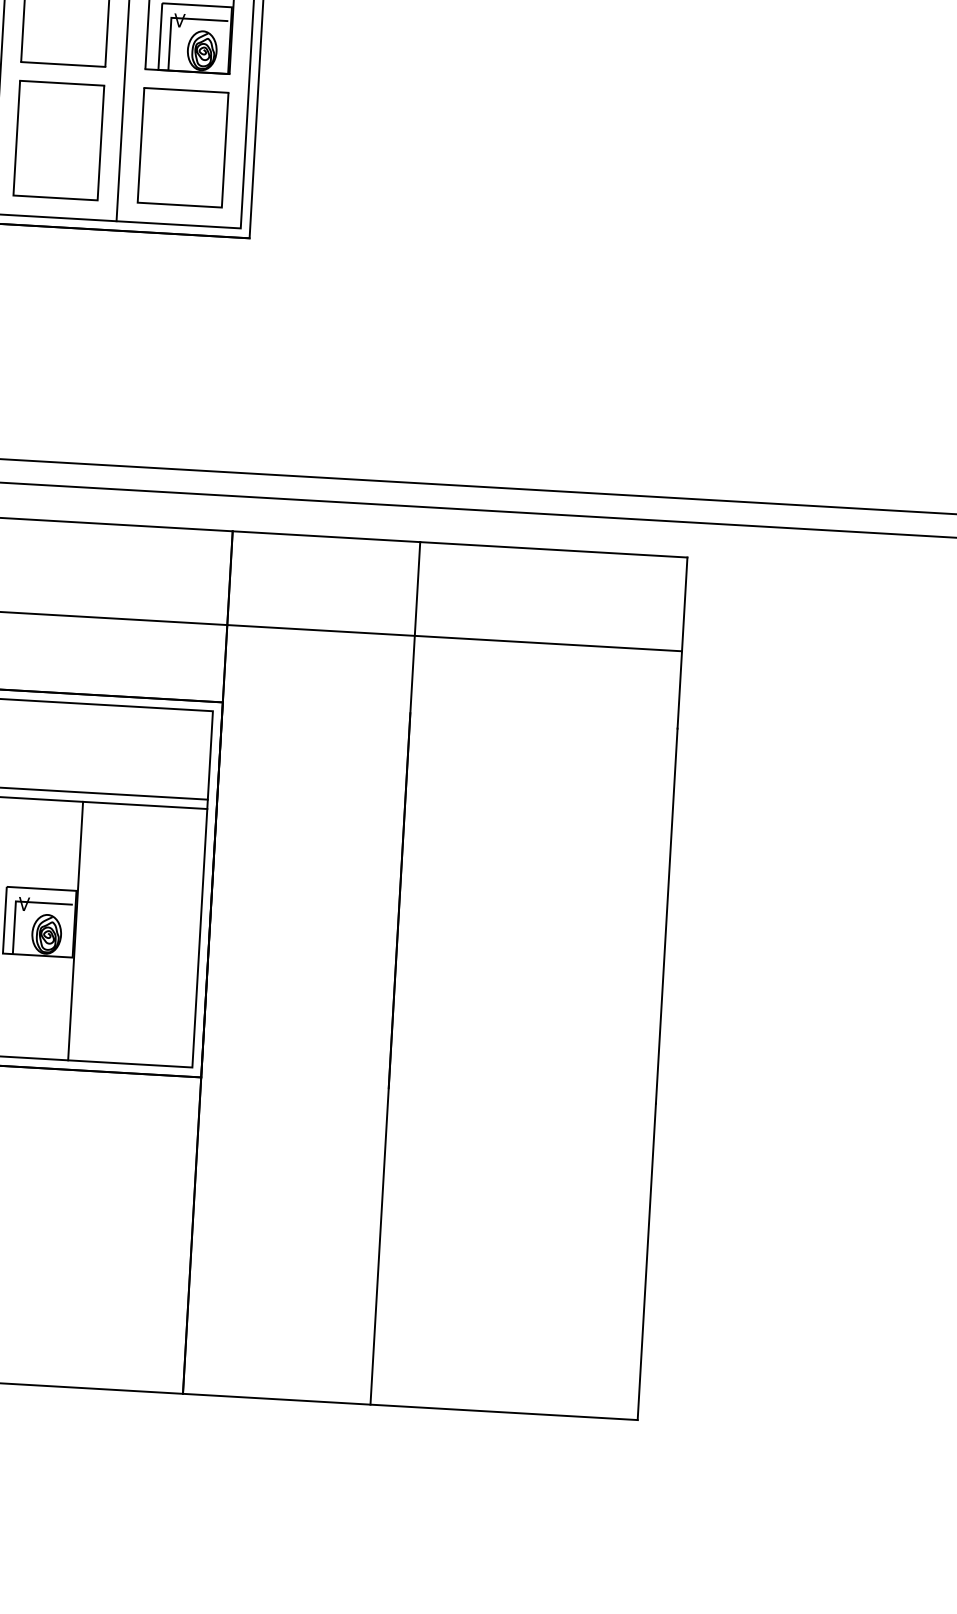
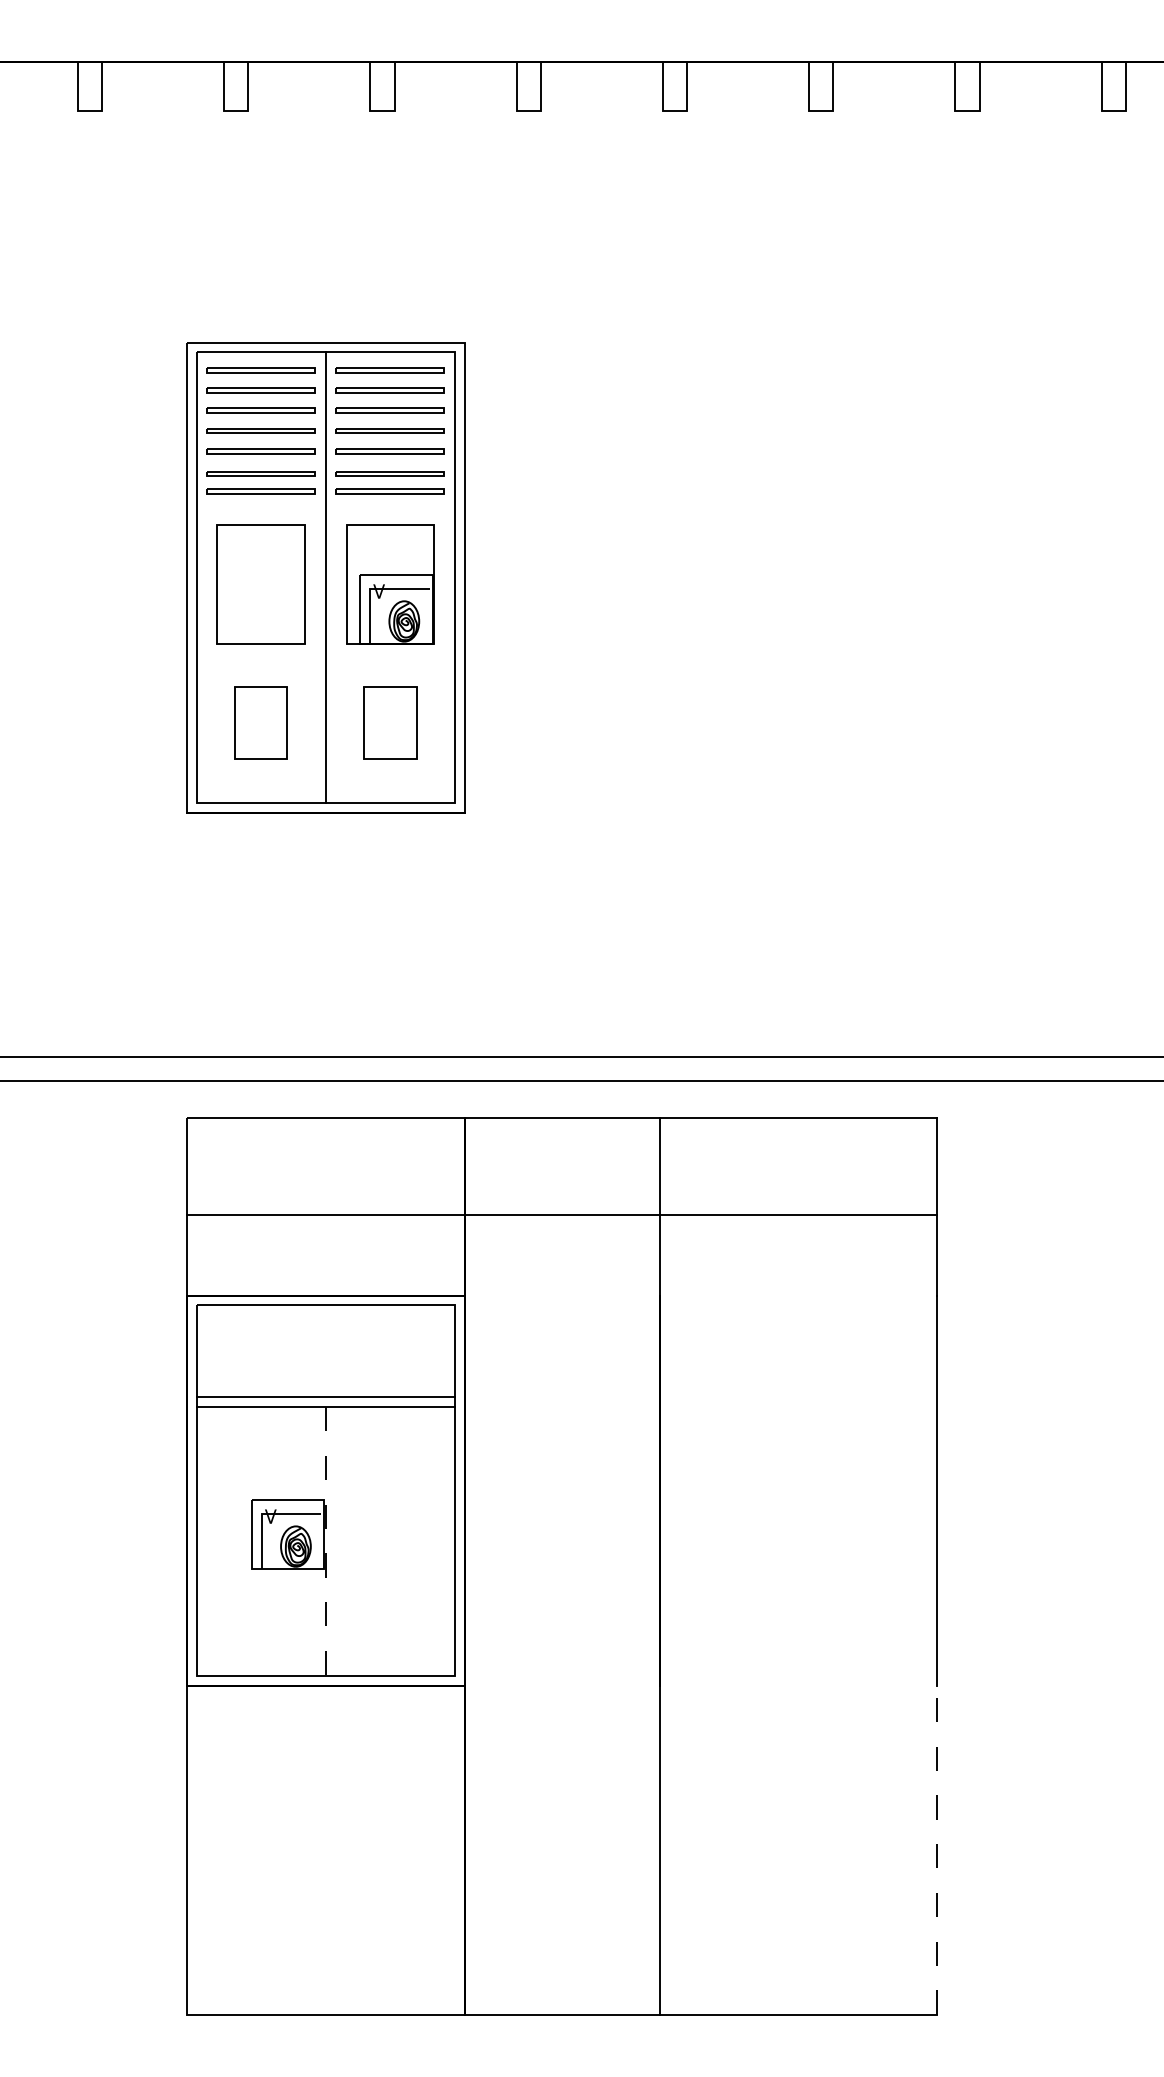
part: (58, 139) -> (260, 722), size x0.6
part: (183, 147) -> (390, 722), size x0.6
line: (75, 931) -> (325, 1541), solid -> dashed
line: (646, 1262) -> (937, 1850), solid -> dashed

